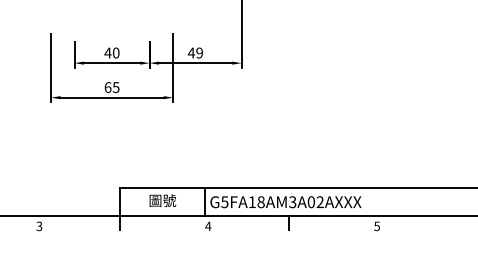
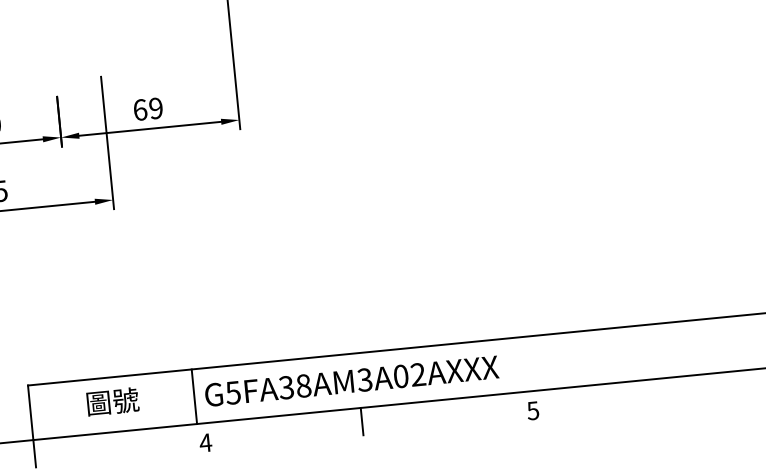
text: (191, 52) -> (140, 108), 49 -> 69
text: (251, 202) -> (285, 388), G5FA18AM3A02AXXX -> G5FA38AM3A02AXXX

